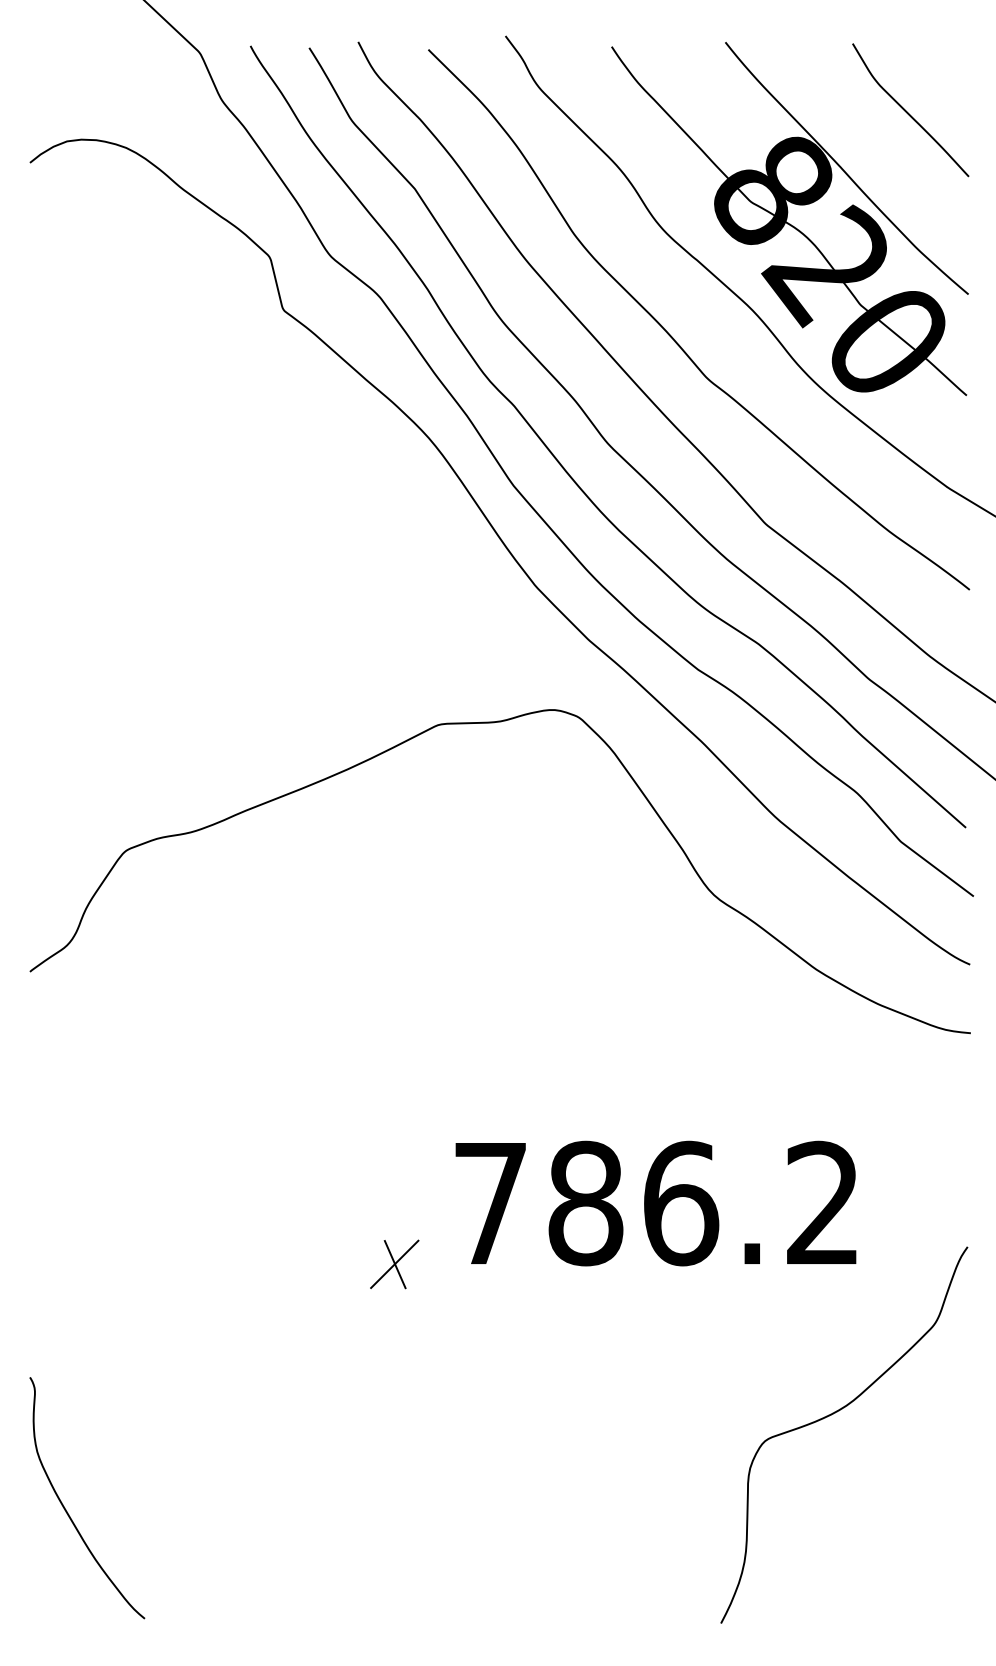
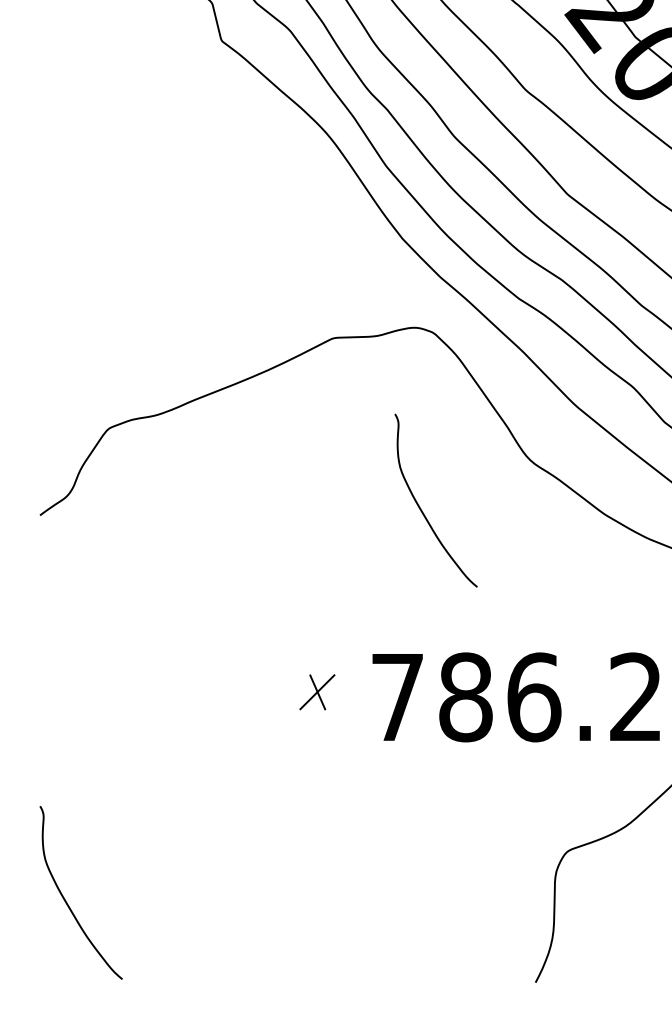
curve: (561, 962) -> (421, 508), added
text: (655, 1203) -> (515, 697), moved
part: (394, 1264) -> (317, 692), moved

